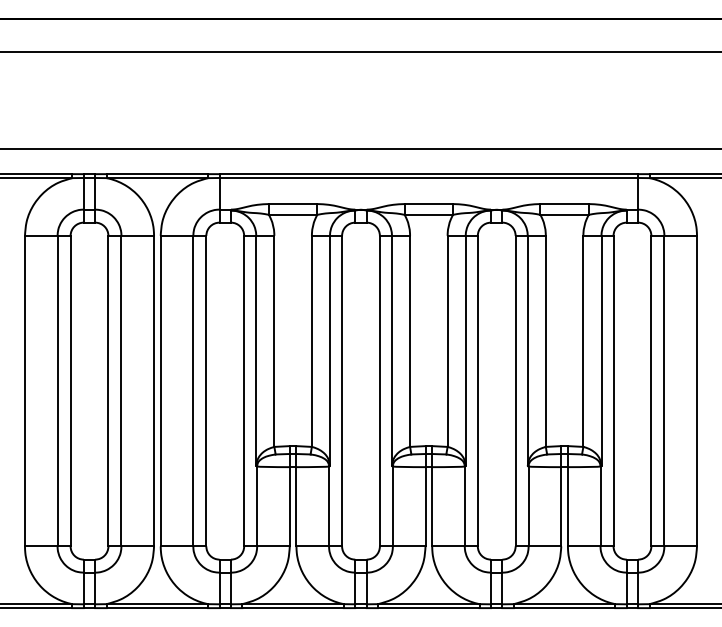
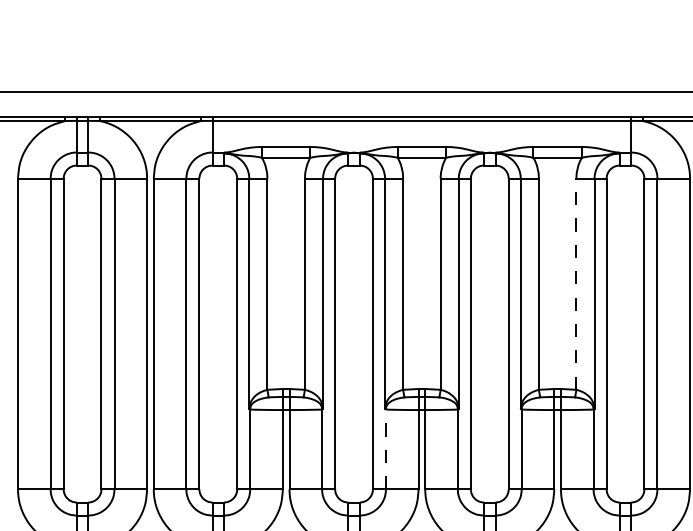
line: (583, 341) -> (576, 284), solid -> dashed
line: (392, 506) -> (385, 449), solid -> dashed

